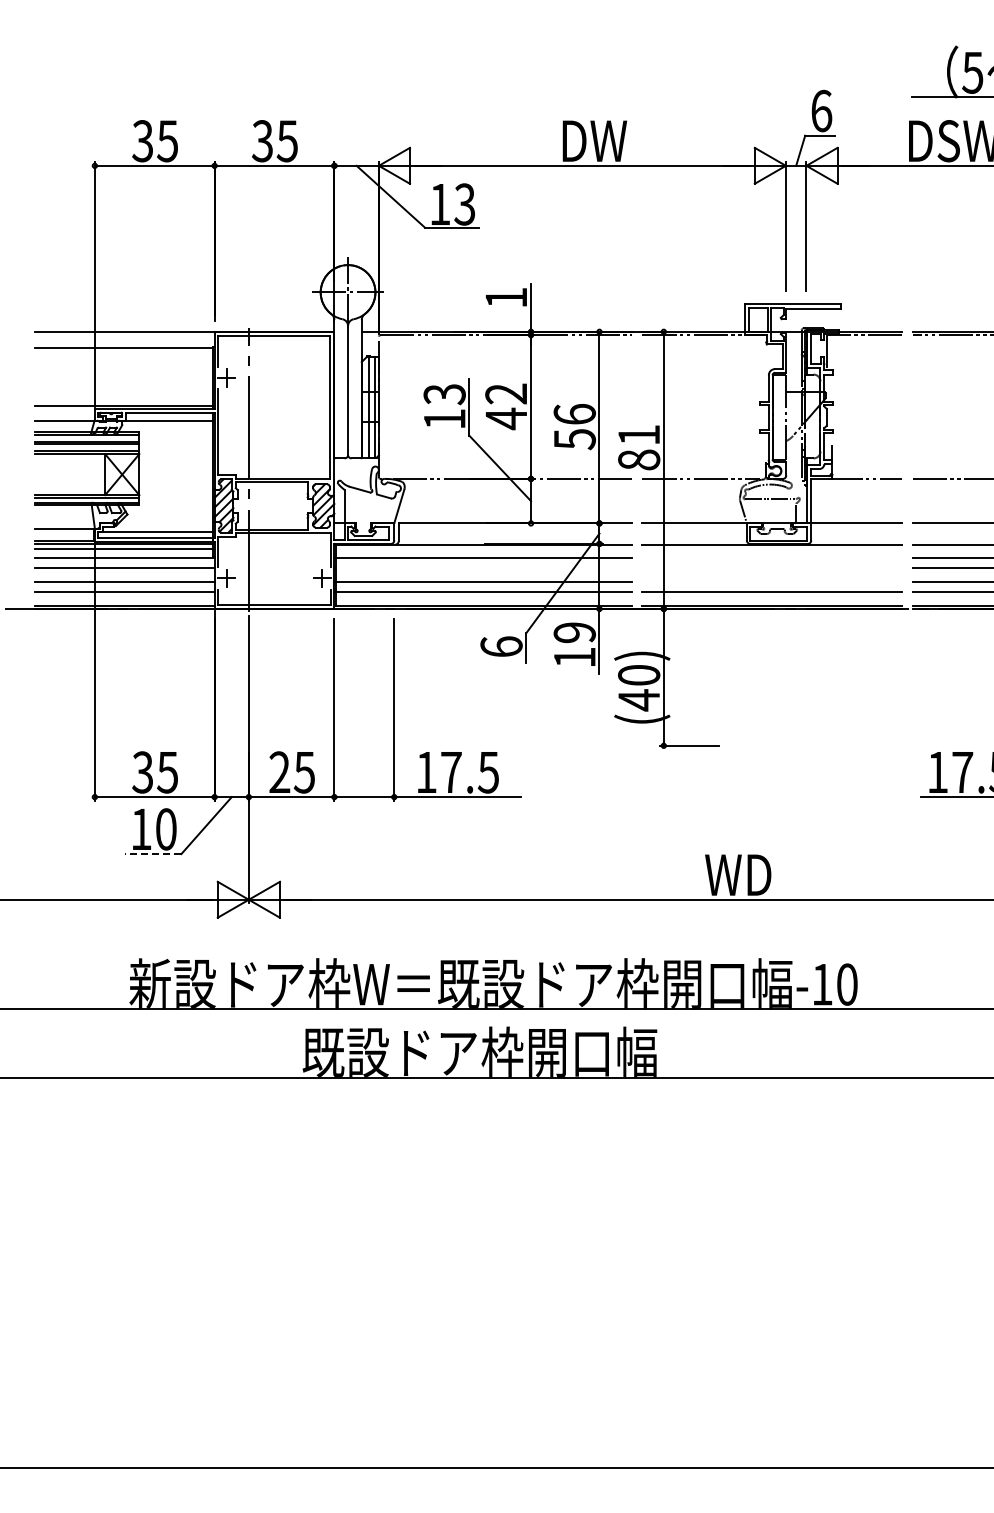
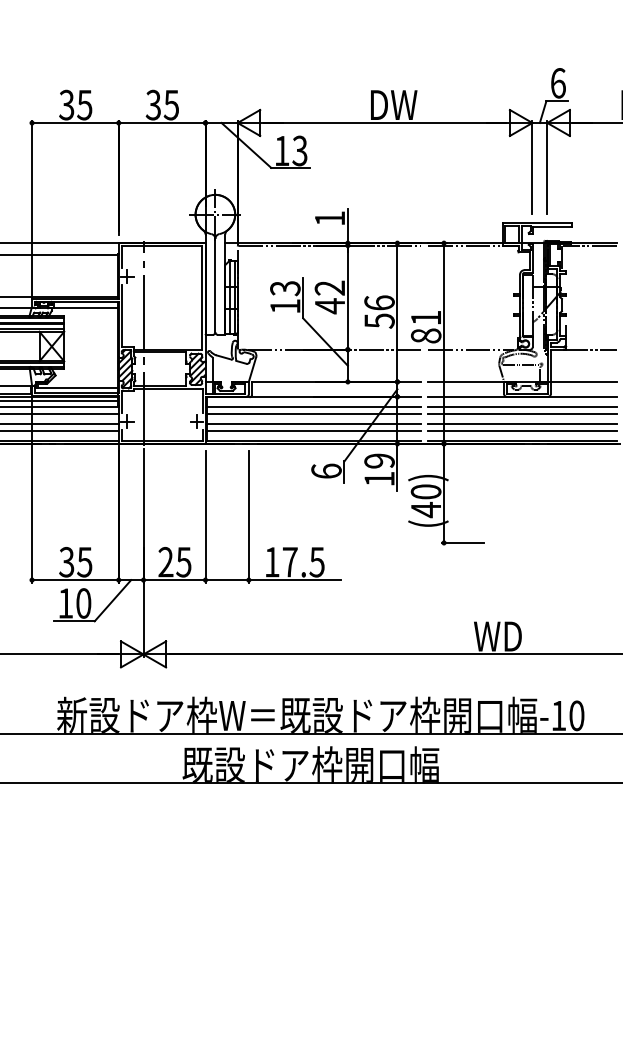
line: (772, 557) -> (522, 406), added
line: (484, 567) -> (314, 413), added
line: (772, 567) -> (522, 413), added
line: (772, 581) -> (522, 423), added
line: (152, 854) -> (73, 621), dashed -> solid

